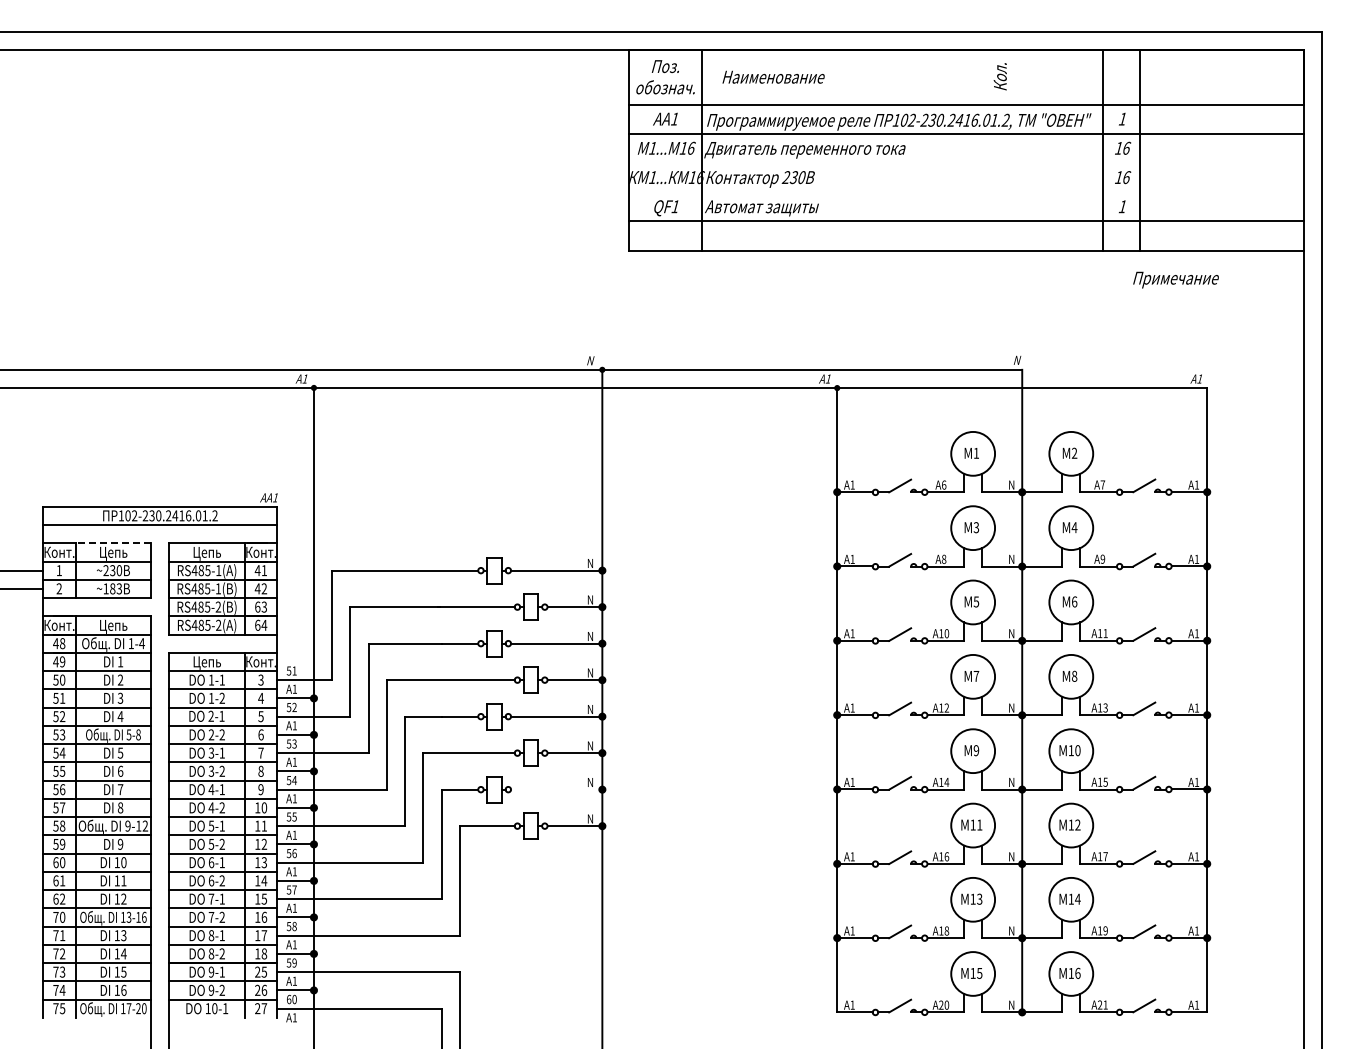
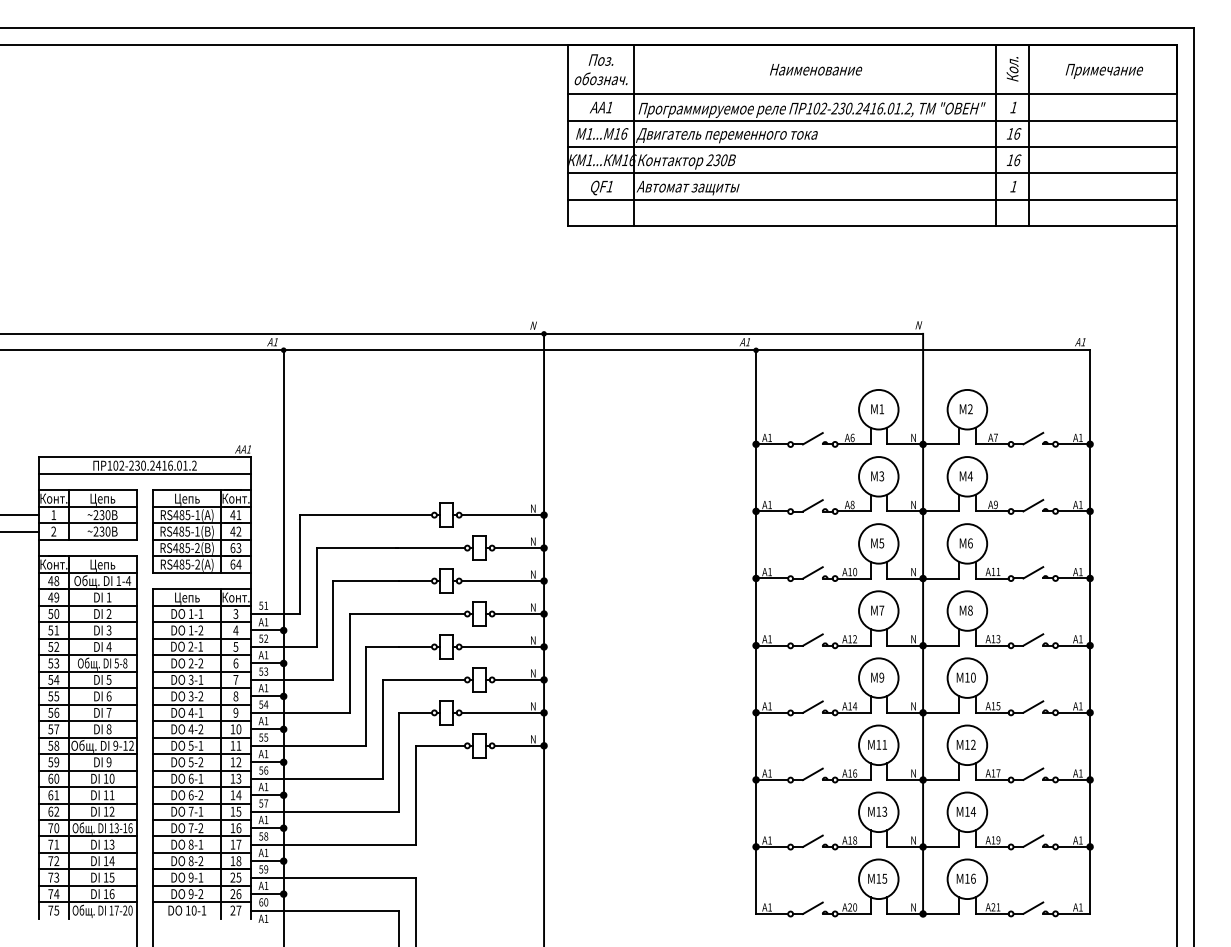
text: (773, 76) -> (815, 69), moved
text: (999, 76) -> (1011, 69), moved
line: (965, 162) -> (871, 146), added
line: (965, 192) -> (871, 173), added
text: (1175, 279) -> (1103, 70), moved
line: (113, 543) -> (102, 490), dashed -> solid
text: (112, 588) -> (101, 531), ~183B -> ~230B
line: (556, 789) -> (502, 712), added

